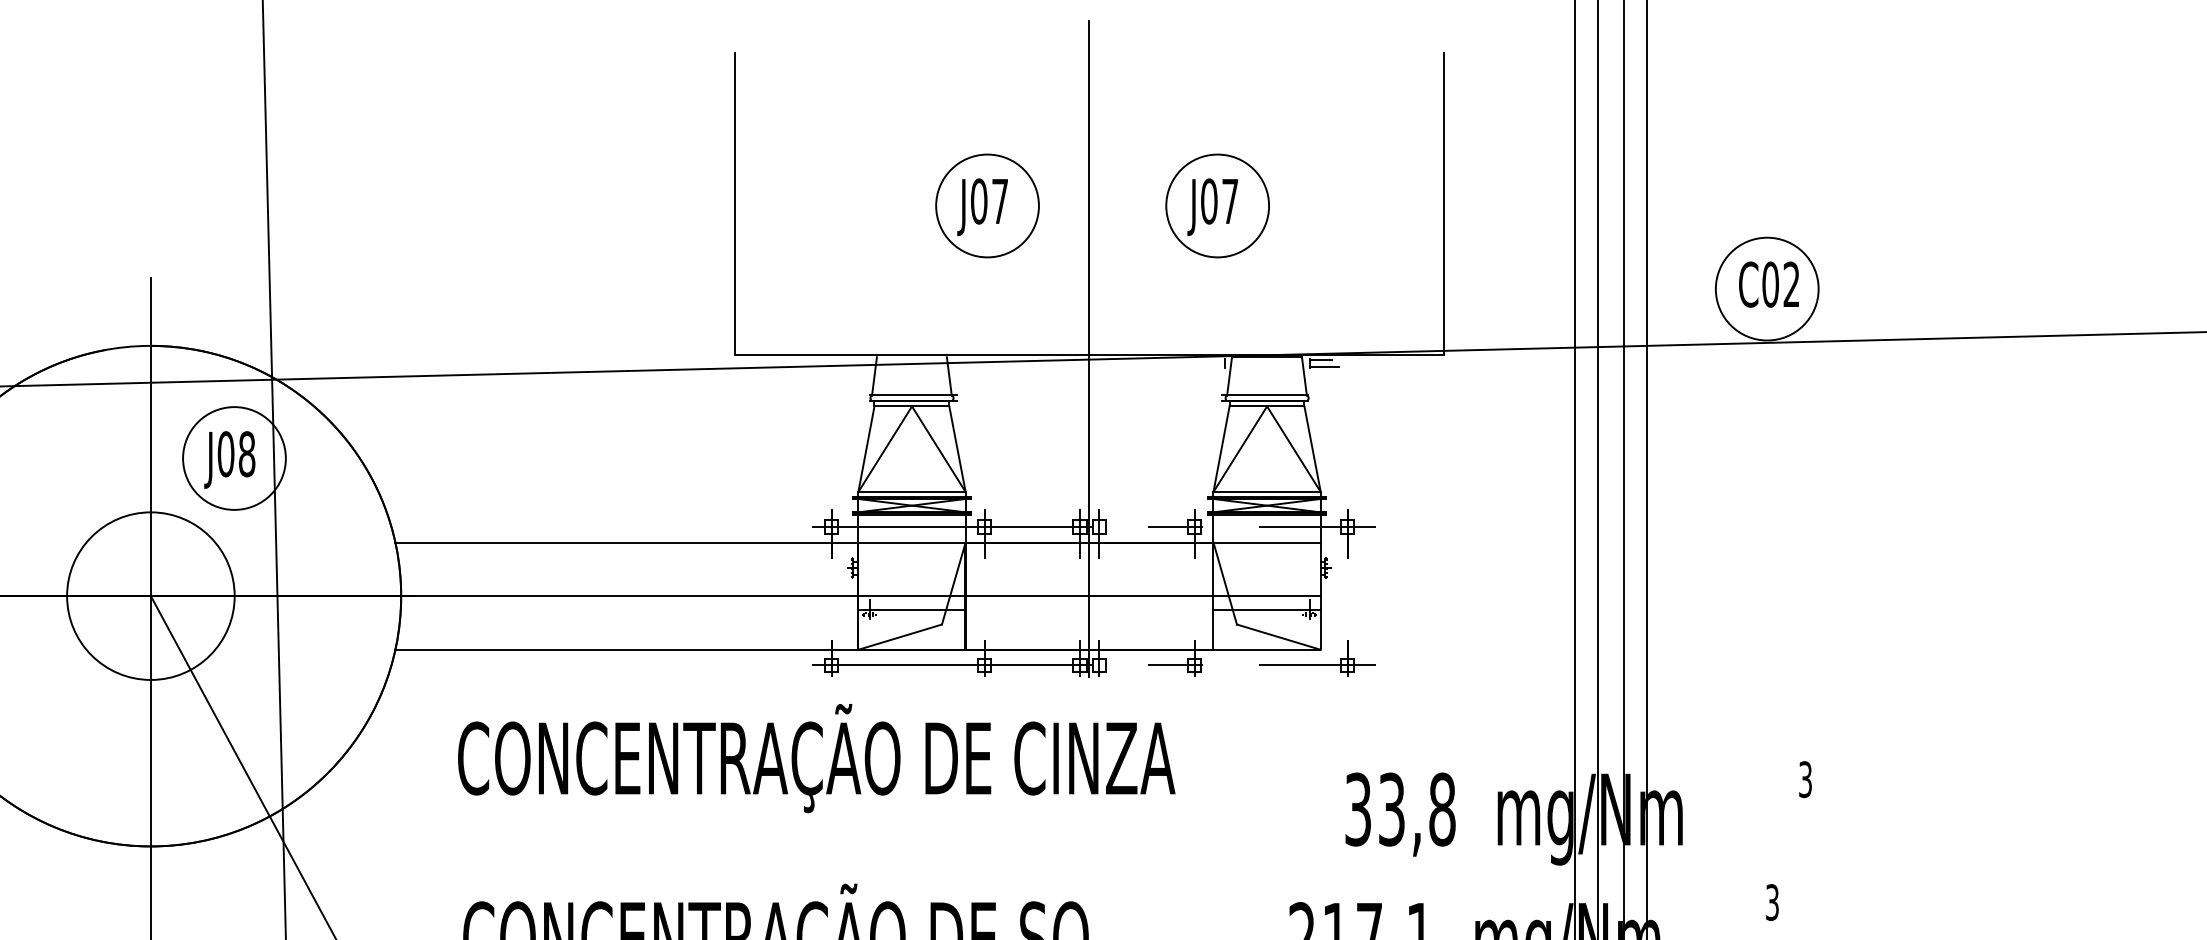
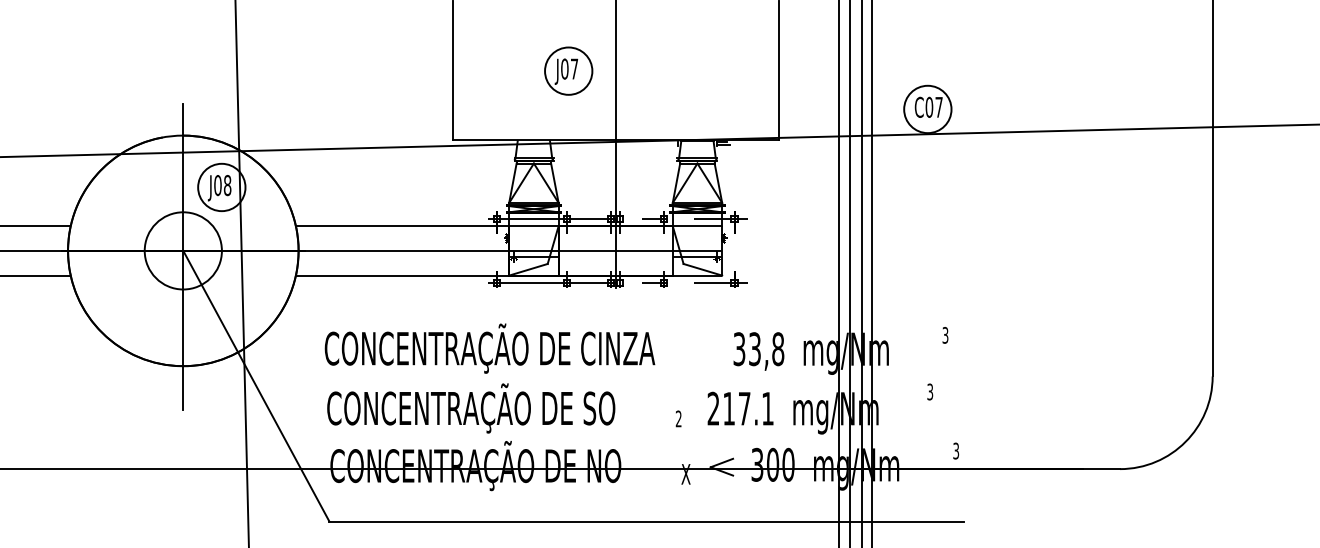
part: (1217, 204) -> (674, 70), removed
text: (1790, 282) -> (938, 106), C02 -> C07
text: (815, 758) -> (489, 348), moved

